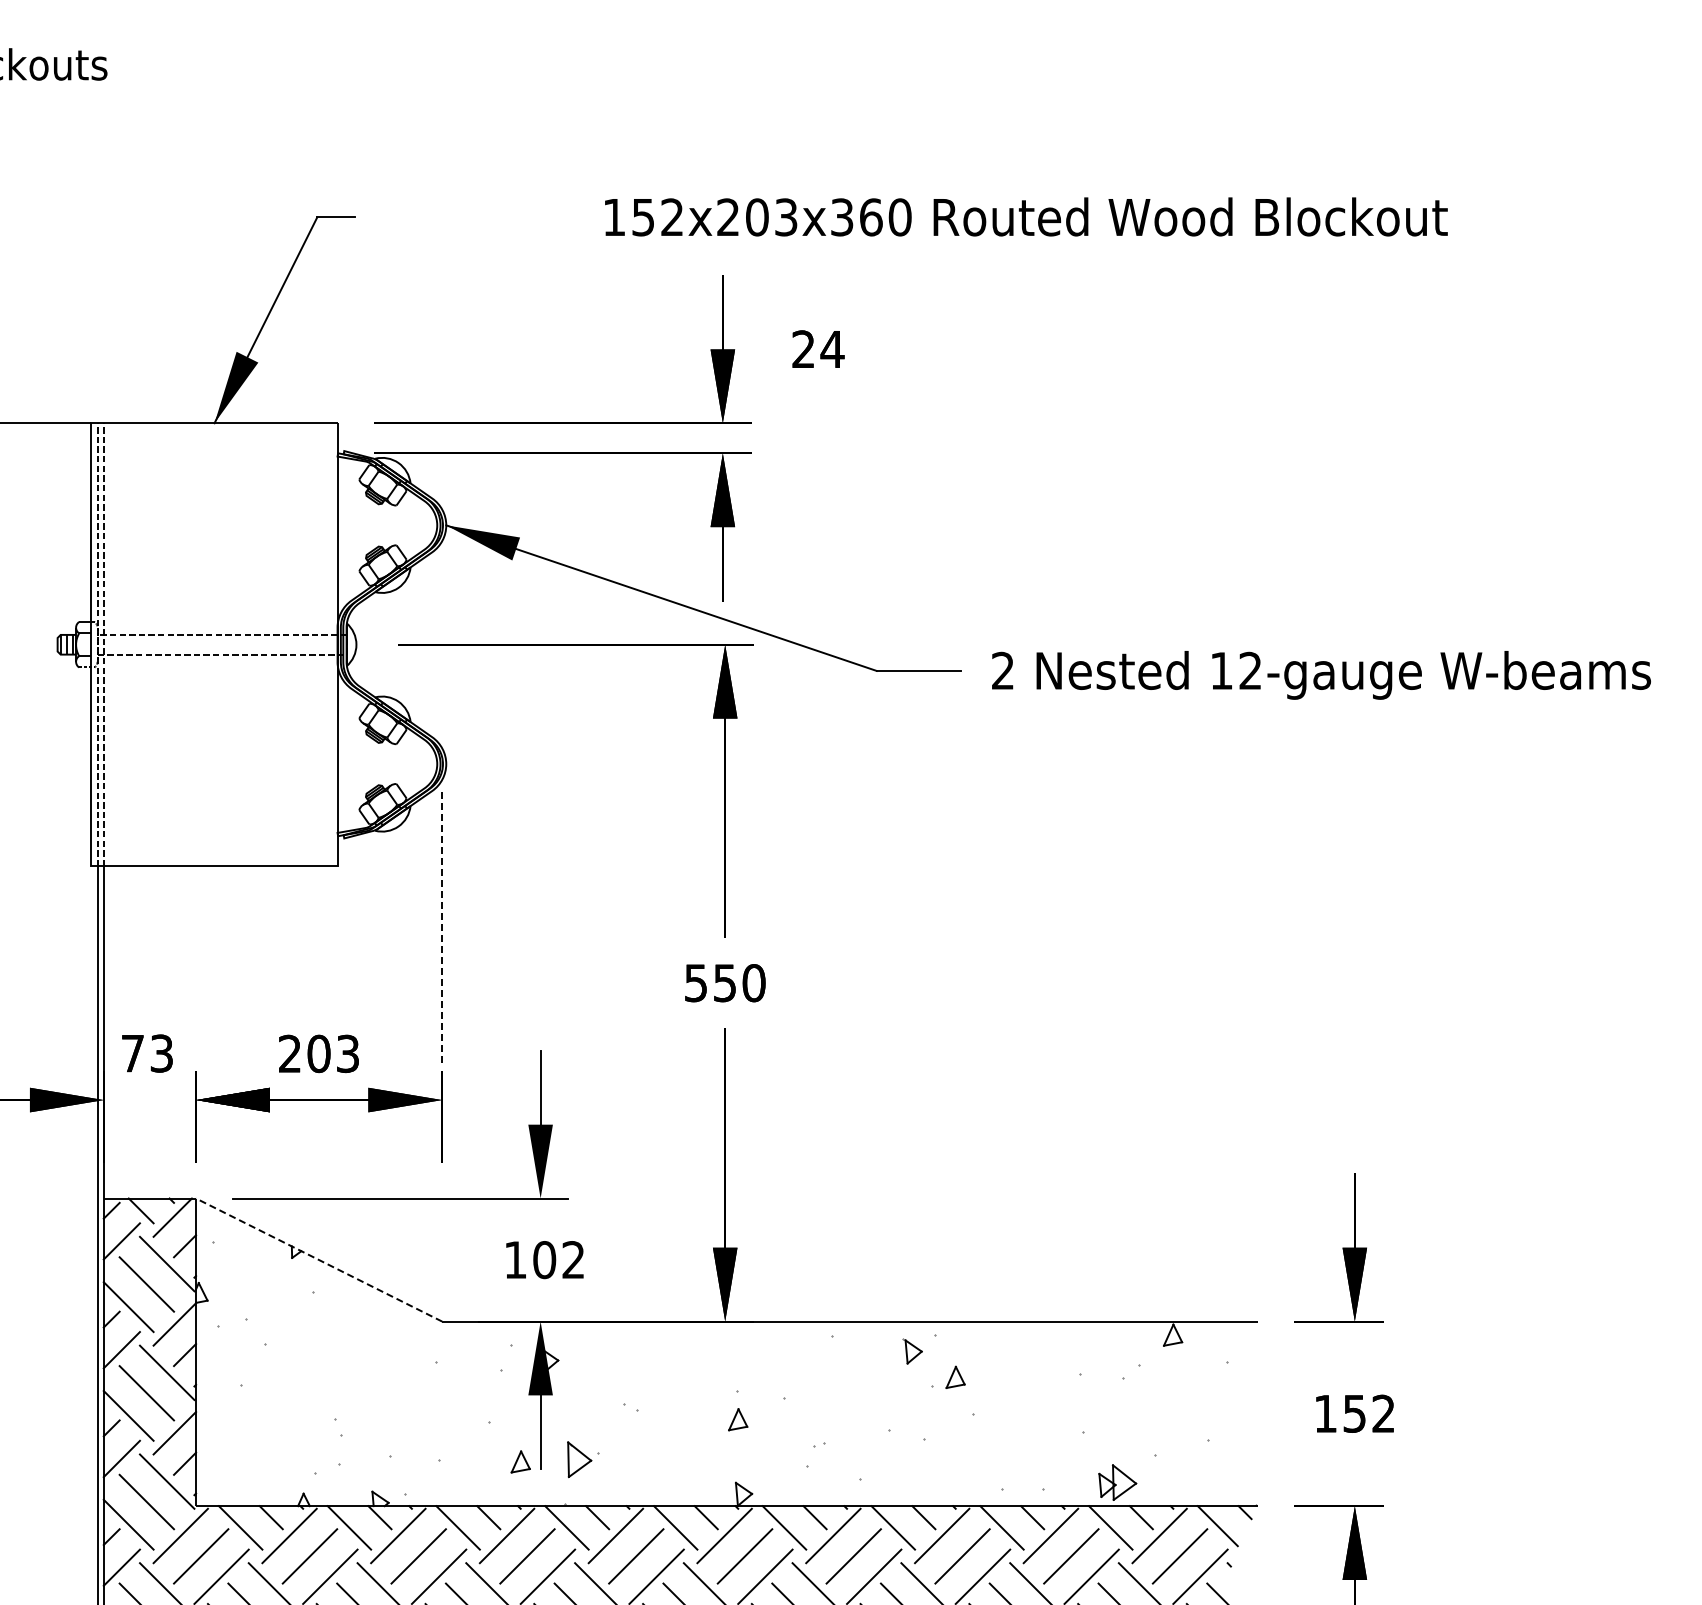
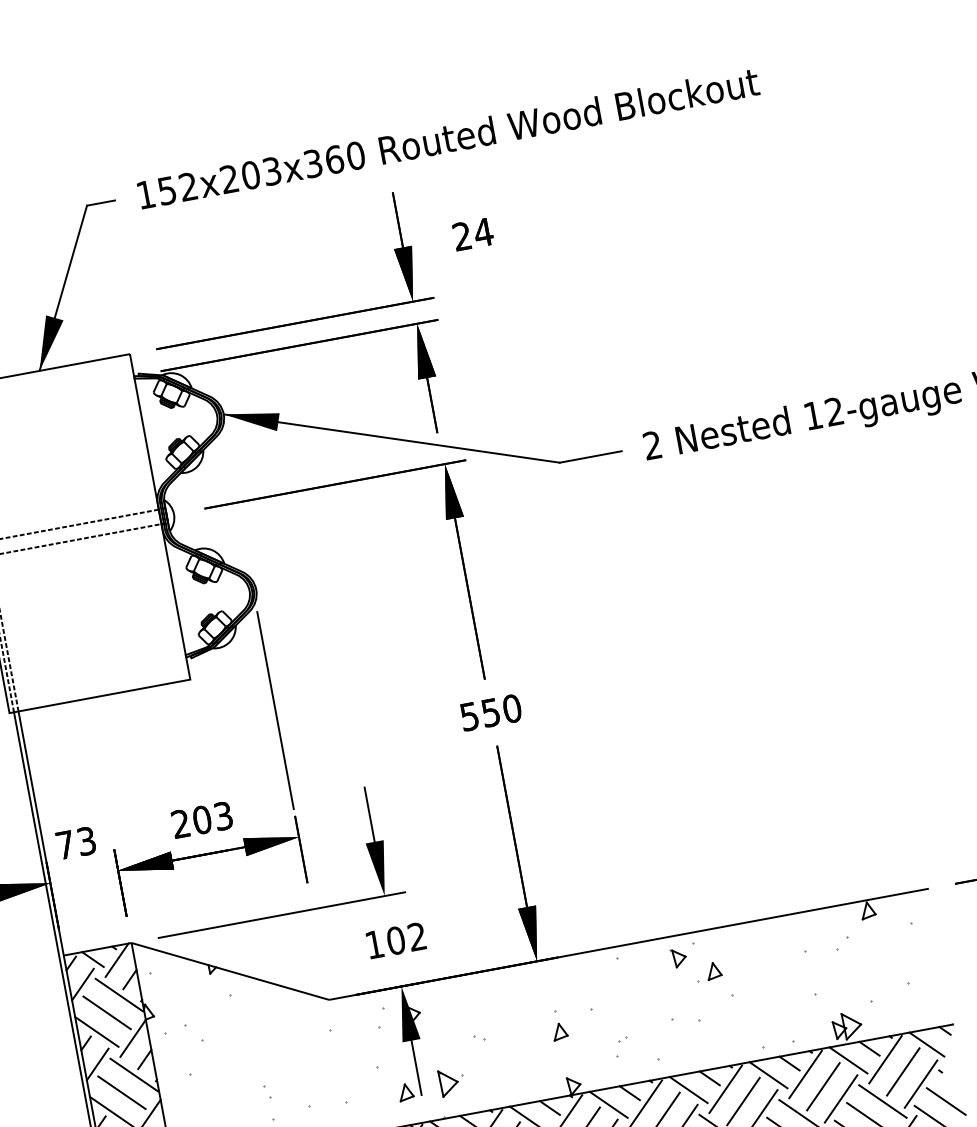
text: (1026, 216) -> (448, 137), moved
line: (442, 927) -> (275, 710), dashed -> solid
line: (319, 1260) -> (230, 971), dashed -> solid

